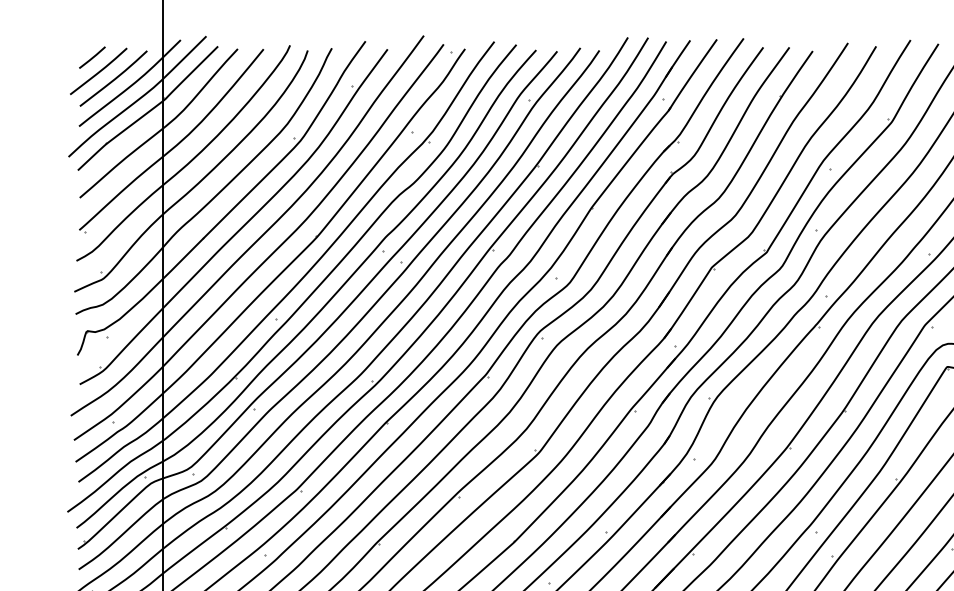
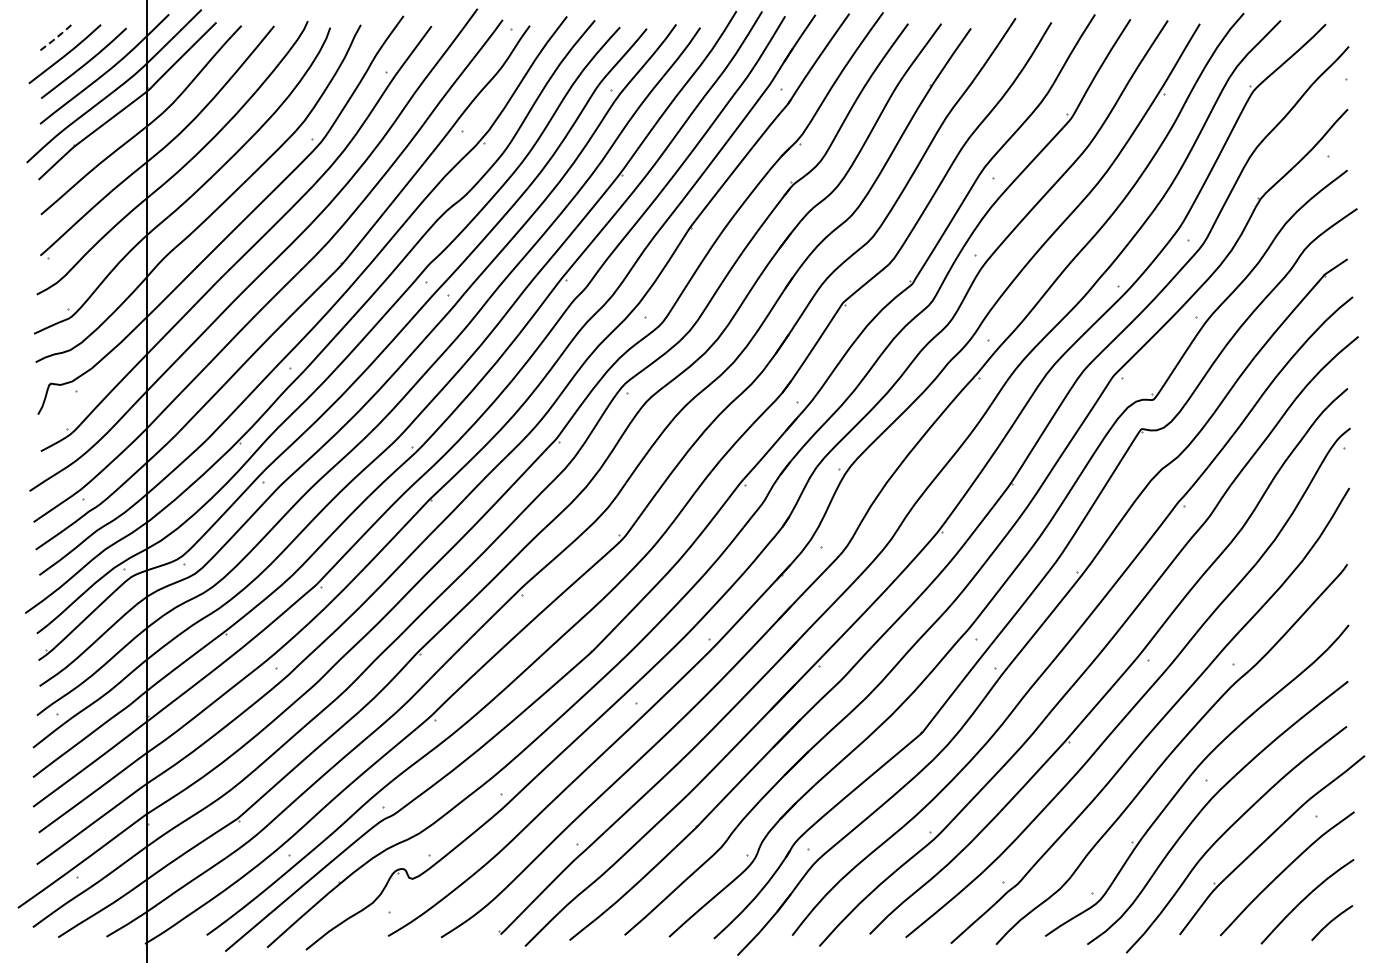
line: (92, 57) -> (57, 36), solid -> dashed

